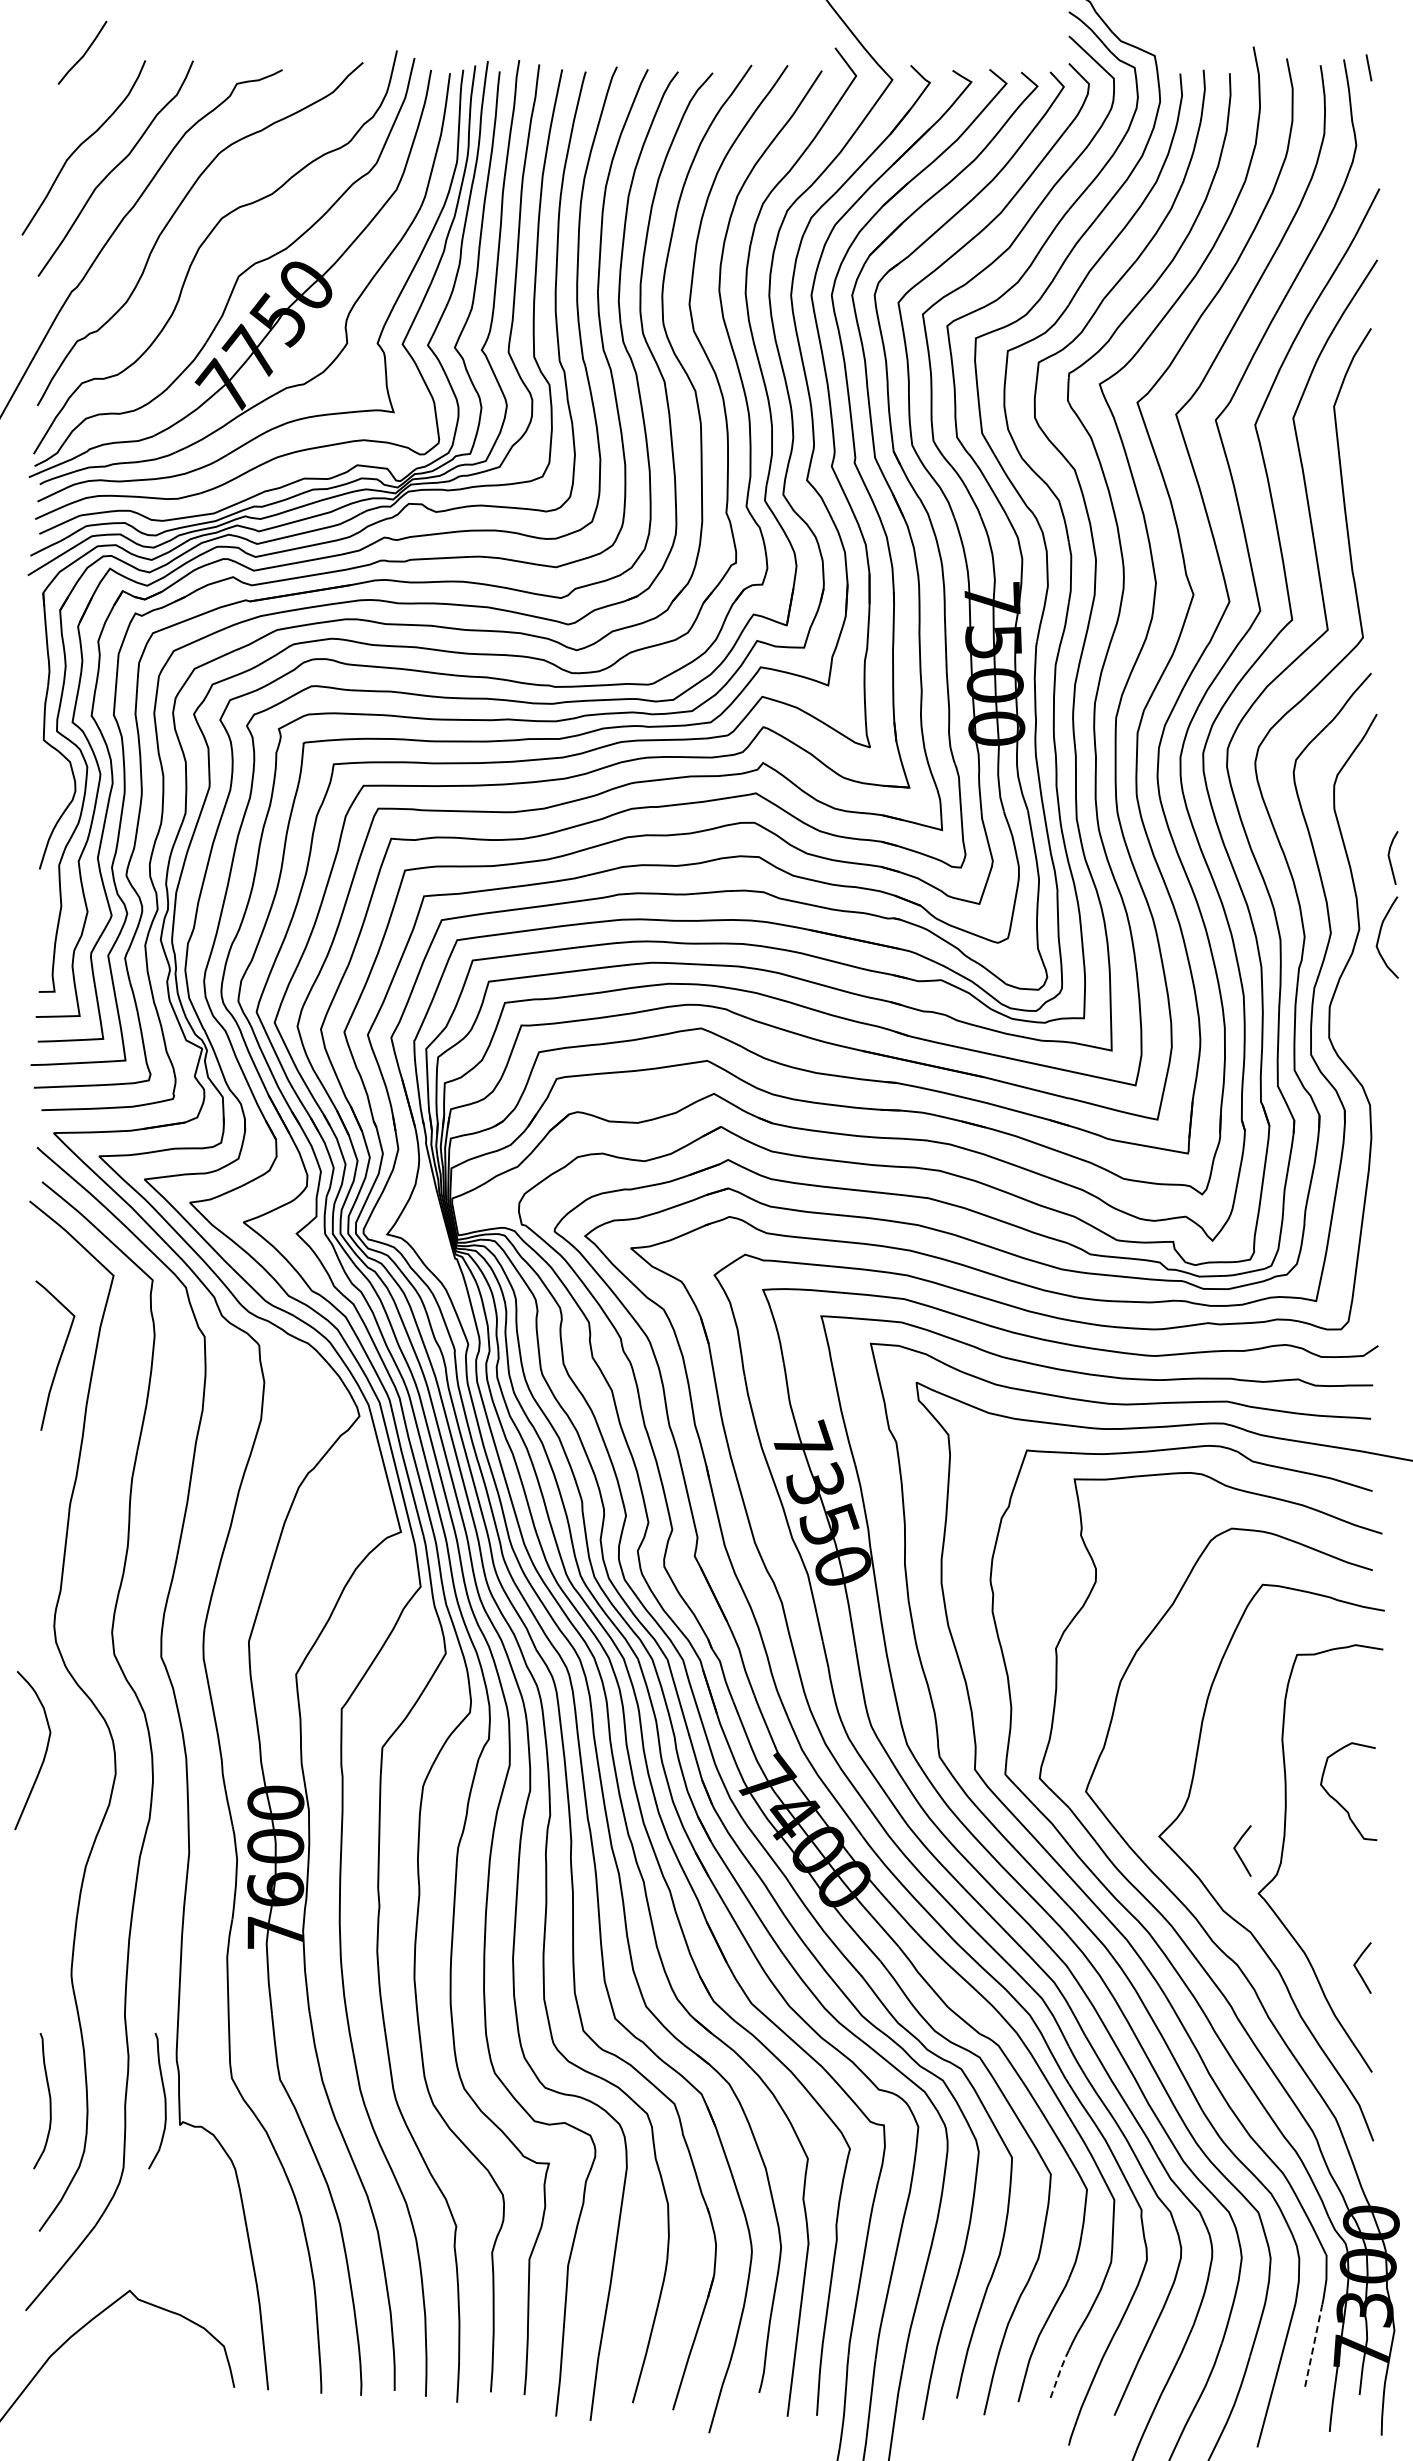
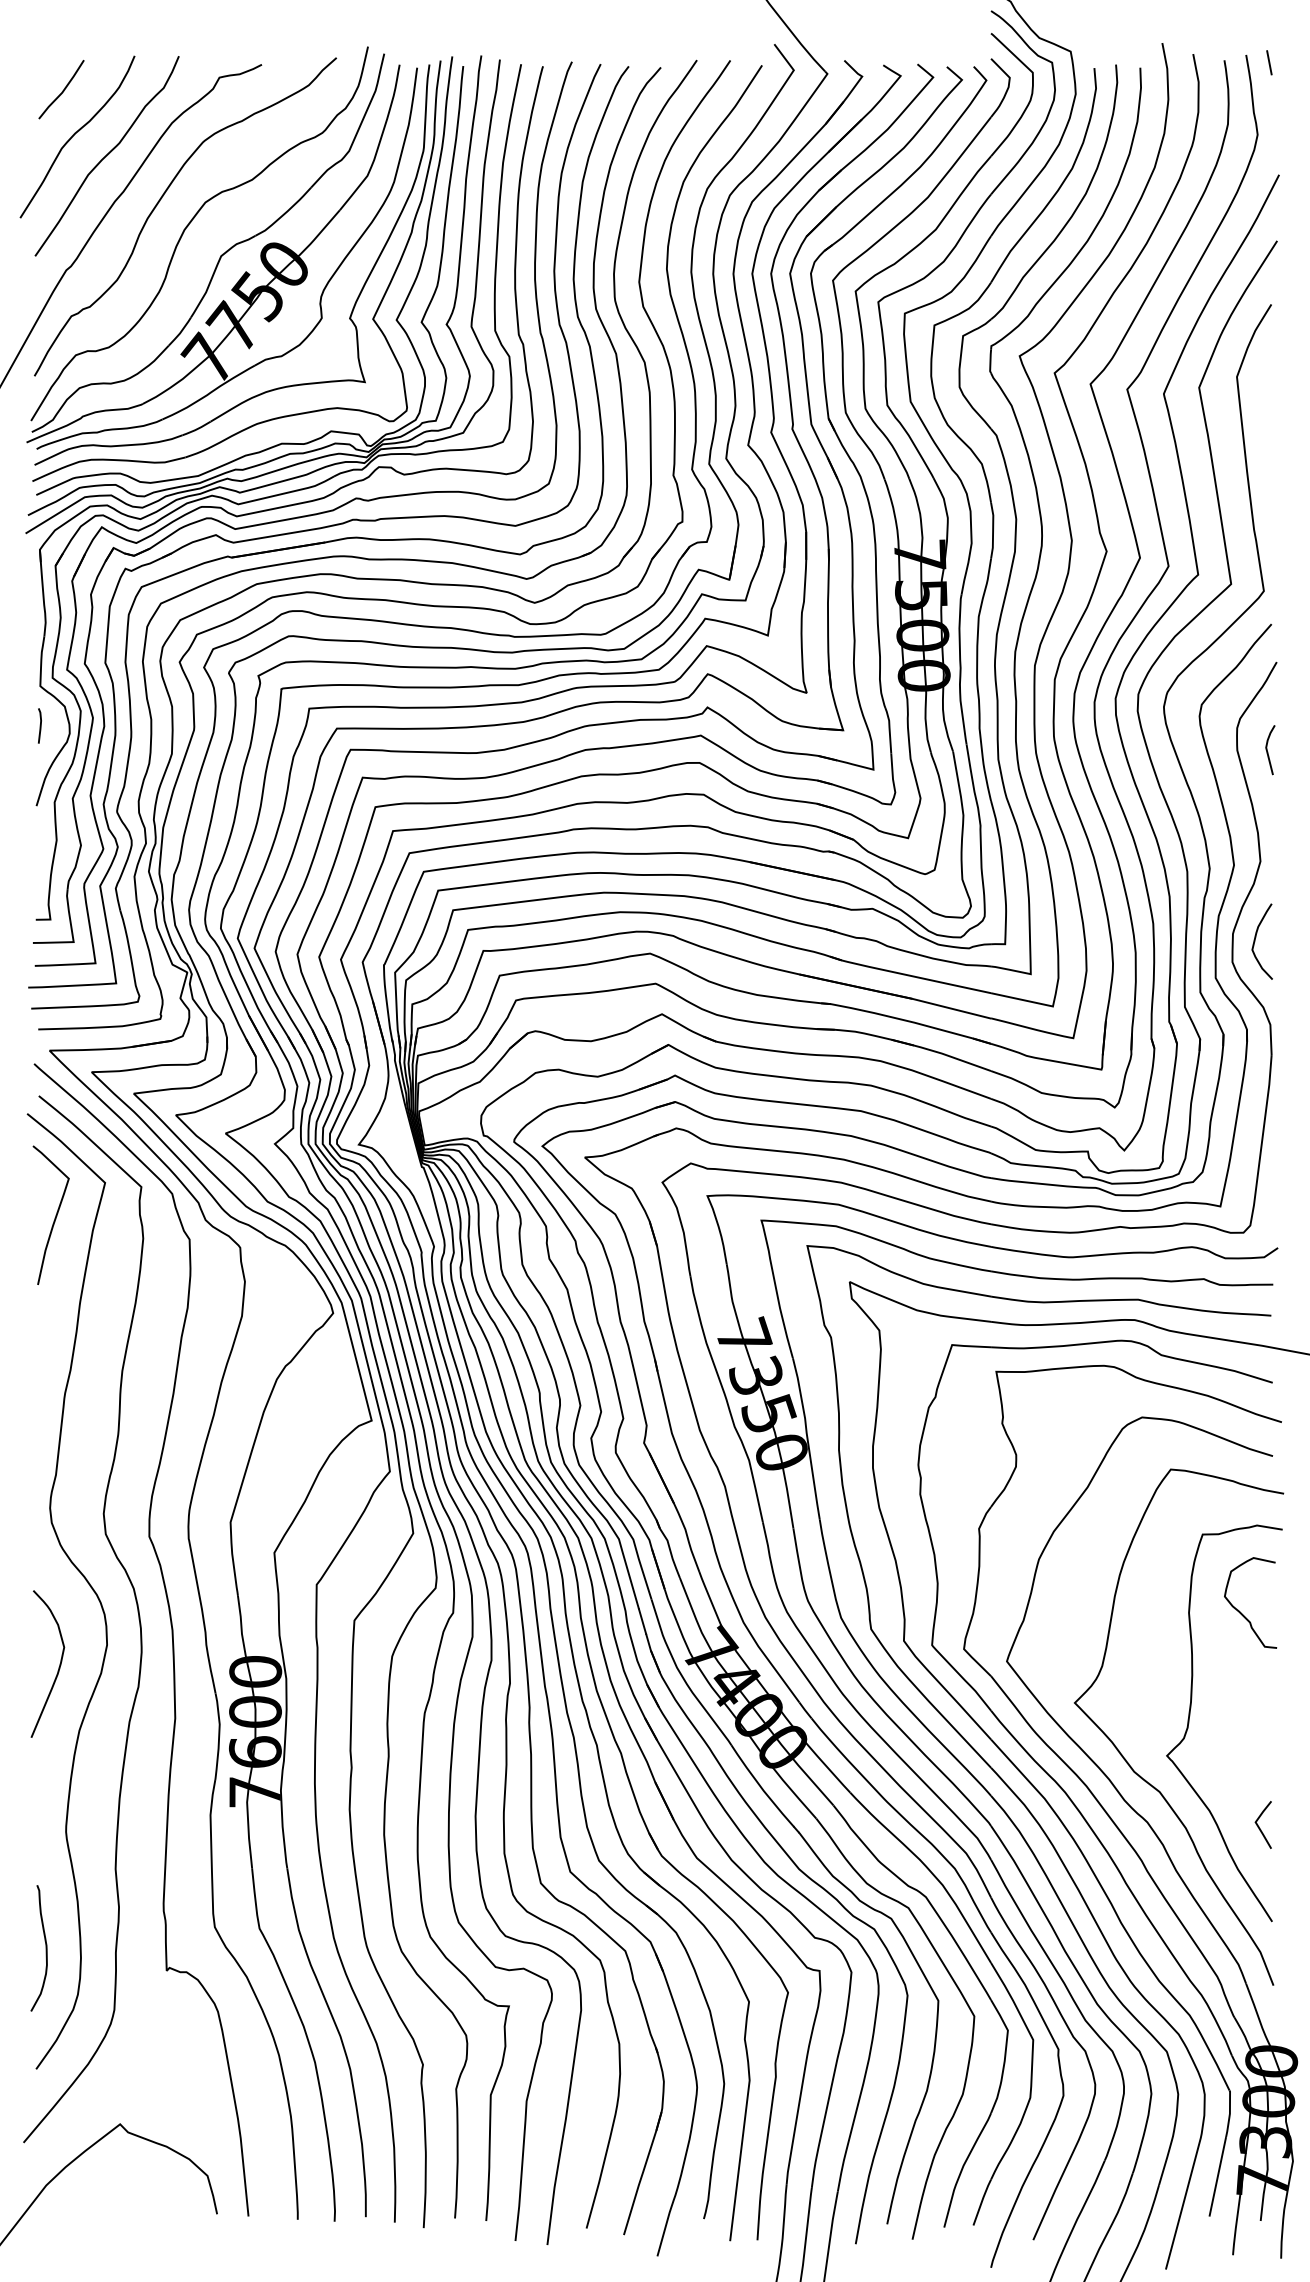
line: (84, 52) -> (63, 89), moved
line: (43, 782) -> (40, 725), added
line: (1390, 858) -> (1268, 750), moved
curve: (1380, 935) -> (1255, 939), moved
curve: (59, 1357) -> (54, 1217), moved
curve: (44, 1753) -> (58, 1666), moved
curve: (1338, 1801) -> (1241, 1612), moved
line: (1238, 1853) -> (1148, 1718), removed
curve: (164, 2101) -> (152, 1948), removed
line: (1313, 2347) -> (1217, 2176), dashed -> solid
line: (1059, 2374) -> (982, 2201), dashed -> solid

